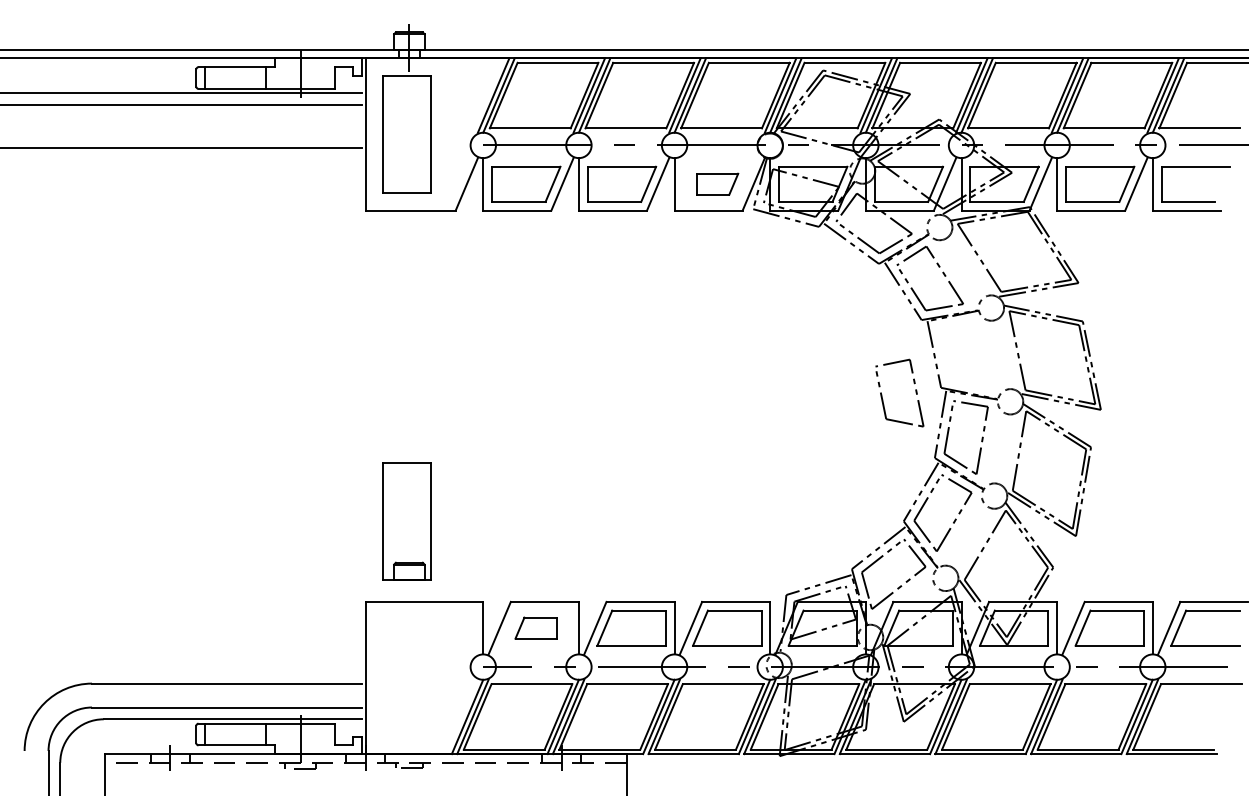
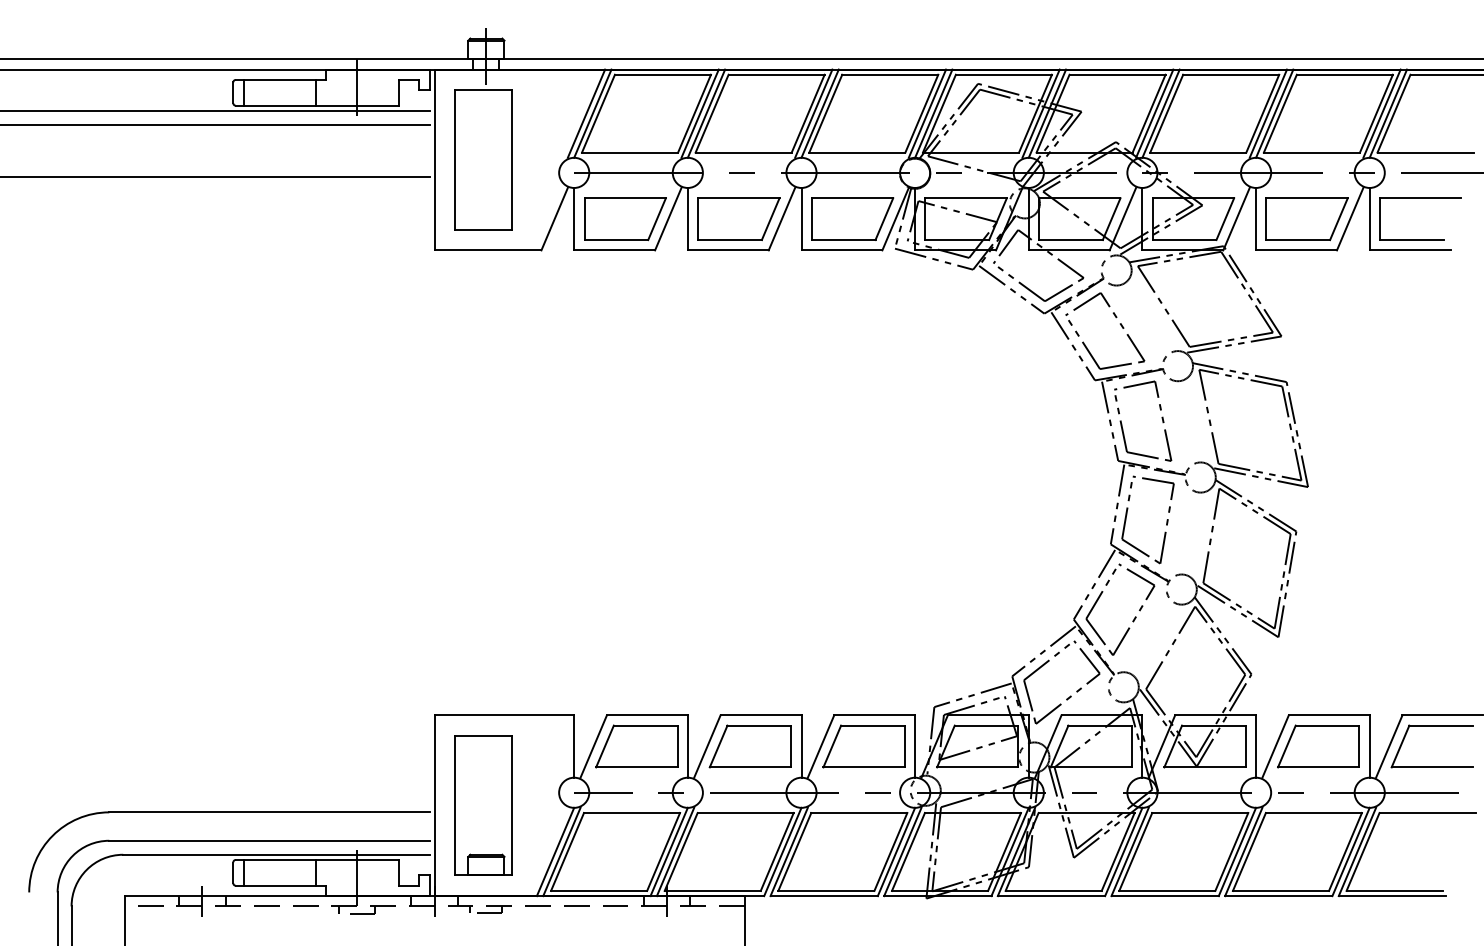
part: (717, 183) -> (852, 218), size x1.67
part: (915, 390) -> (1161, 418), moved
part: (406, 521) -> (483, 805), moved
part: (535, 628) -> (636, 746), size x1.67

